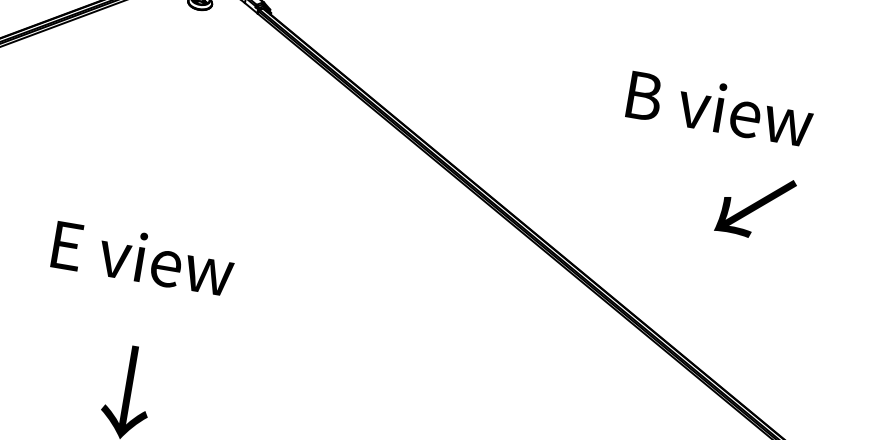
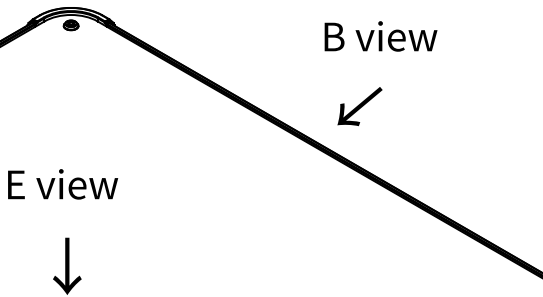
text: (719, 108) -> (380, 36), moved
text: (754, 206) -> (359, 106), moved

